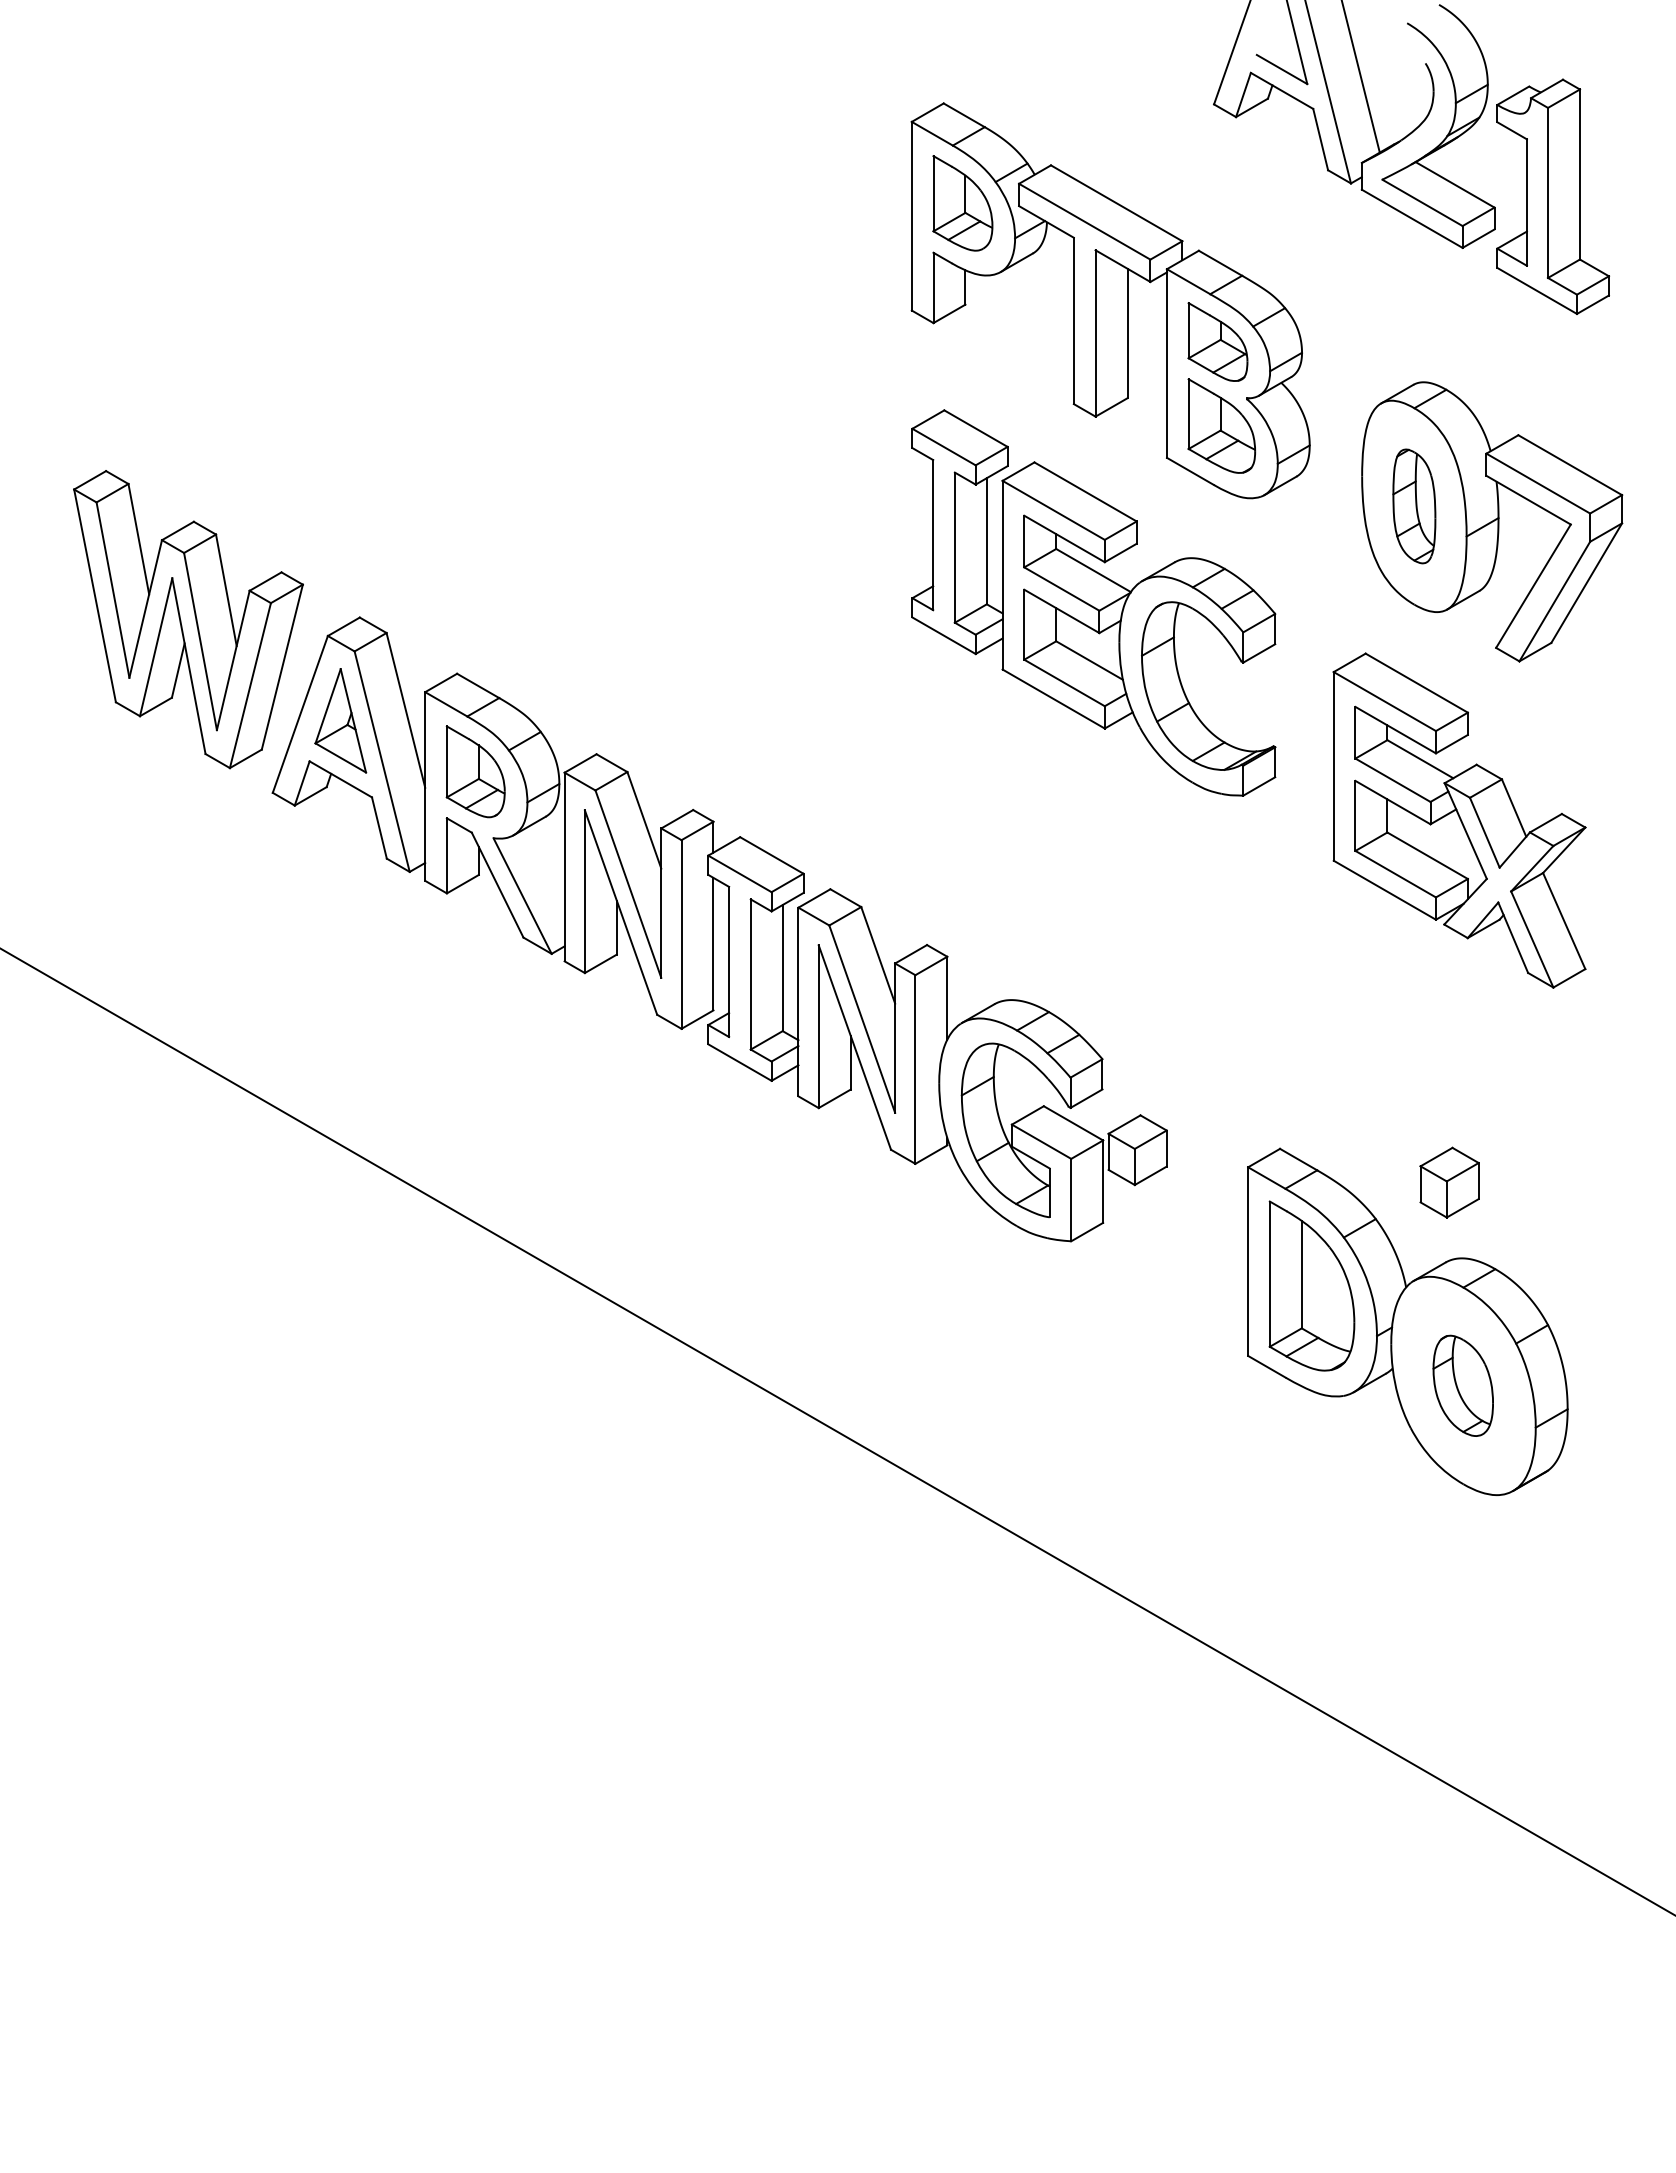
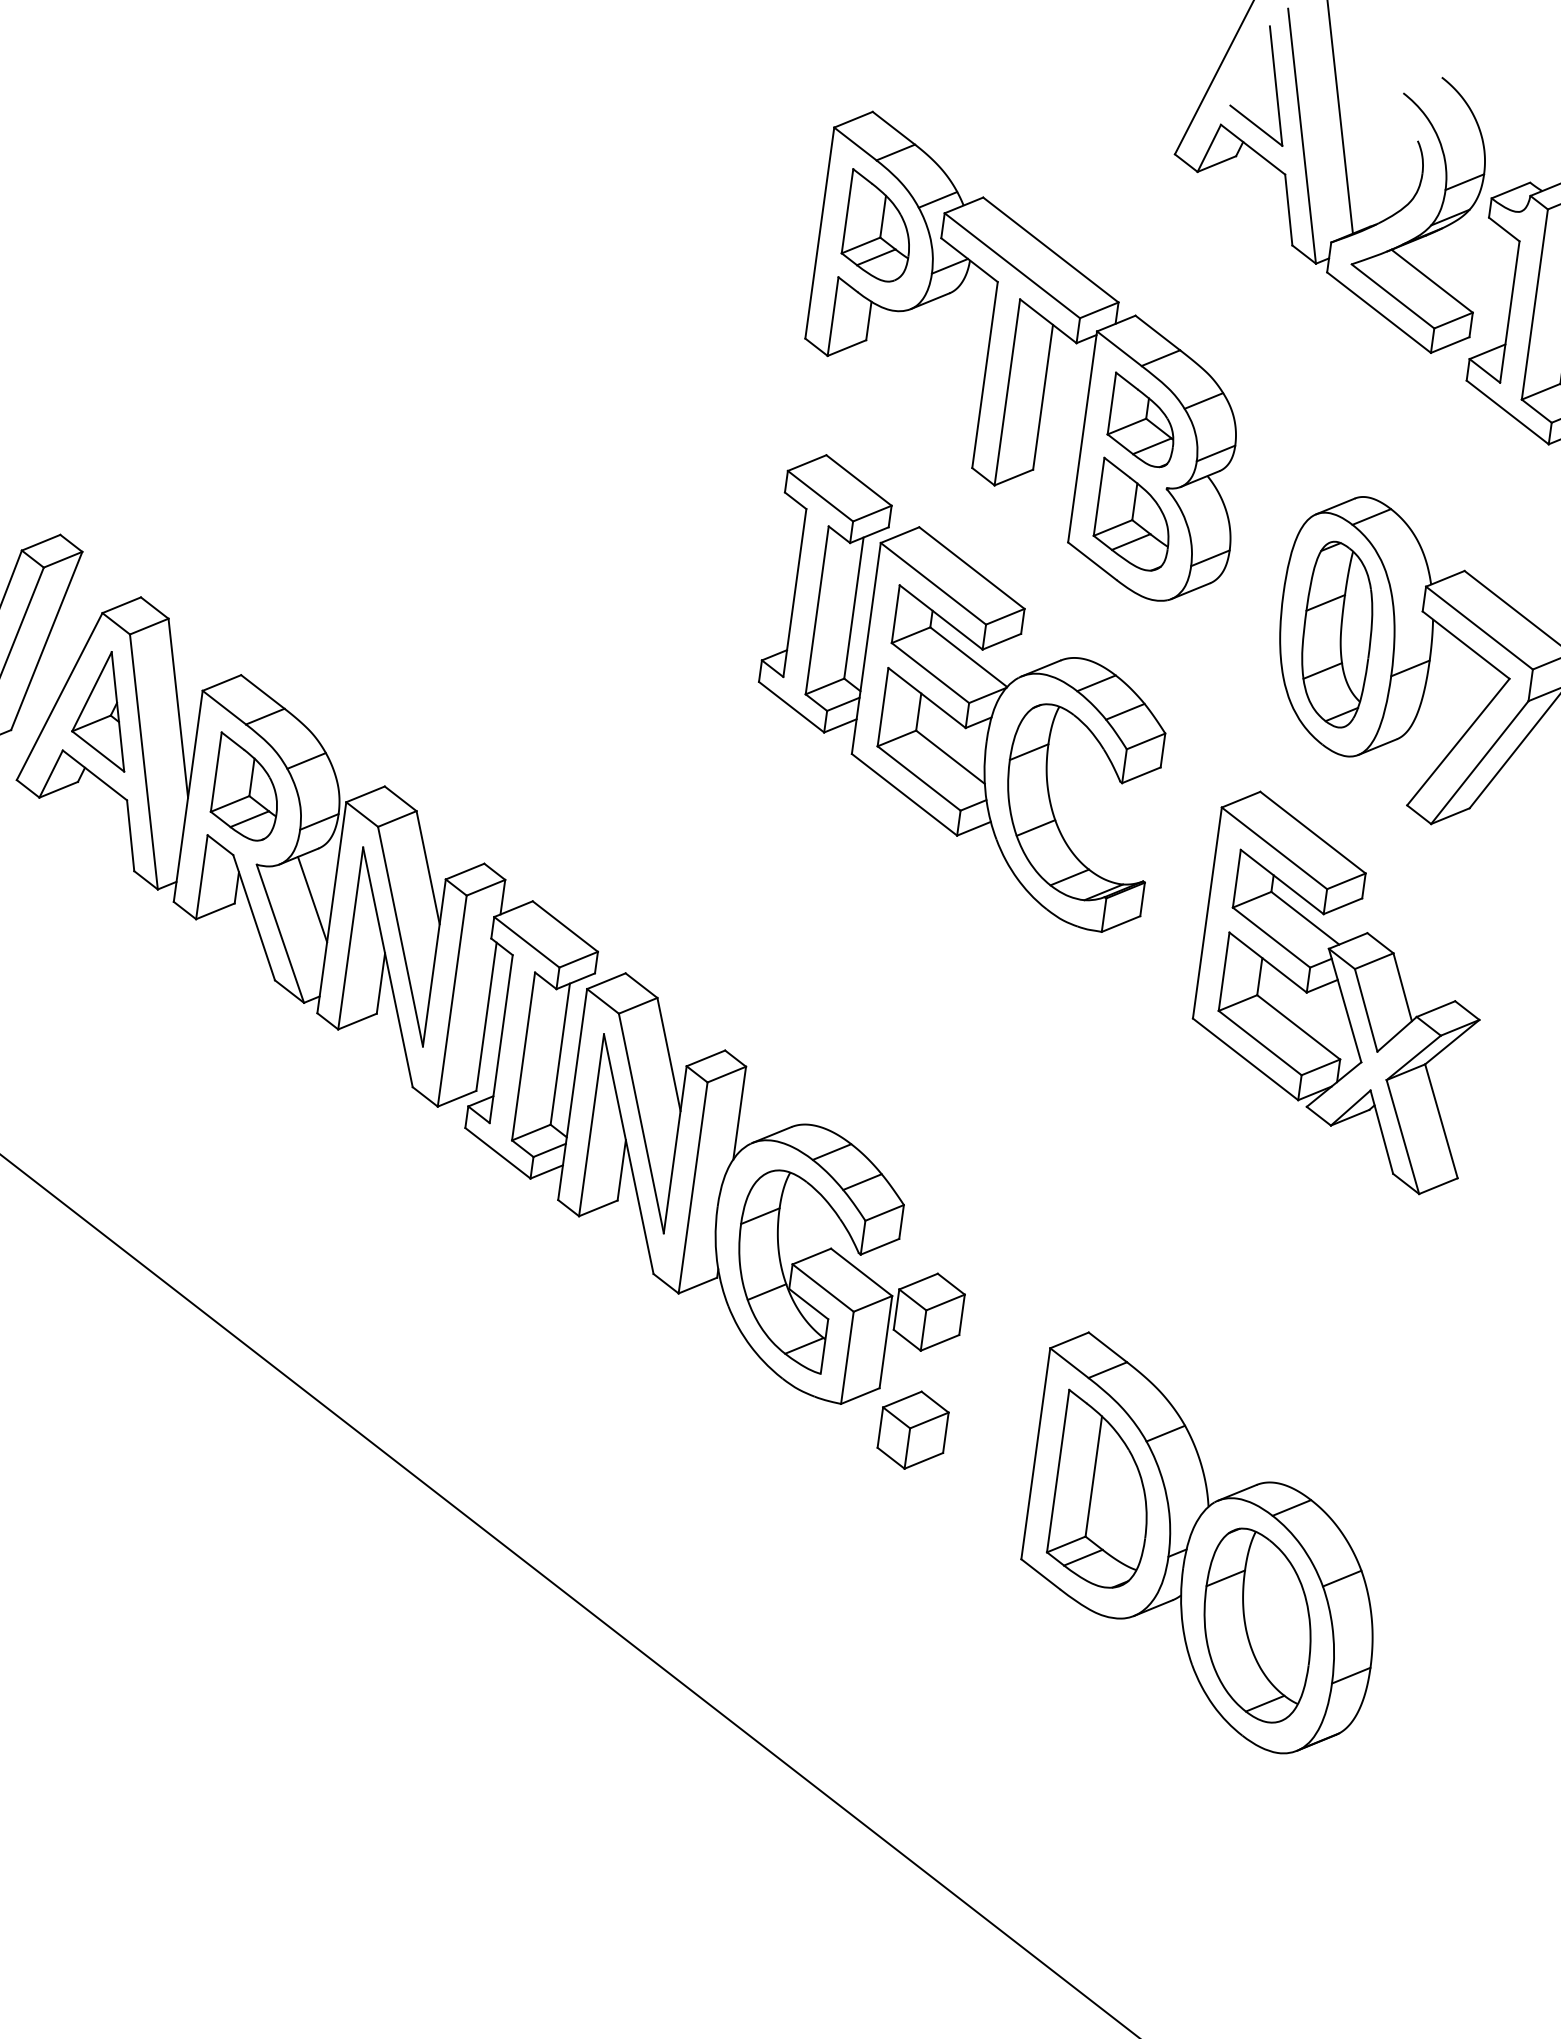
part: (1414, 506) -> (1337, 634), size x1.43
line: (546, 861) -> (312, 898), added
part: (1449, 1182) -> (912, 1429), moved
part: (1462, 1385) -> (1256, 1625), size x1.67

